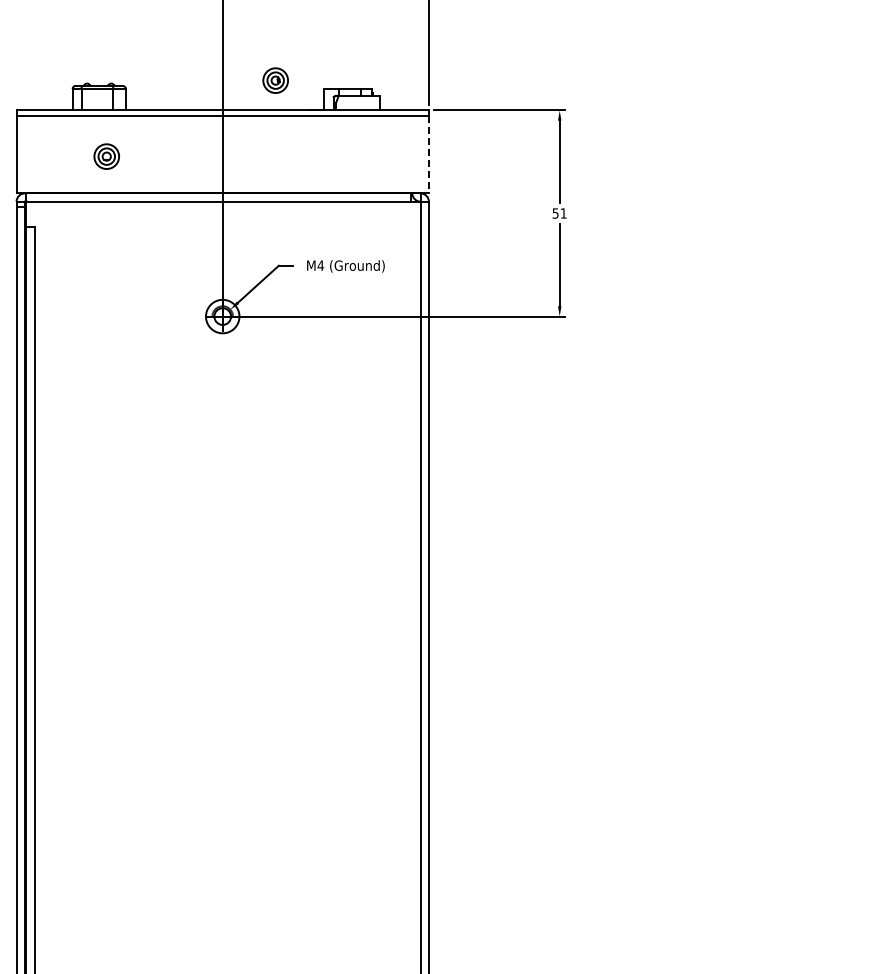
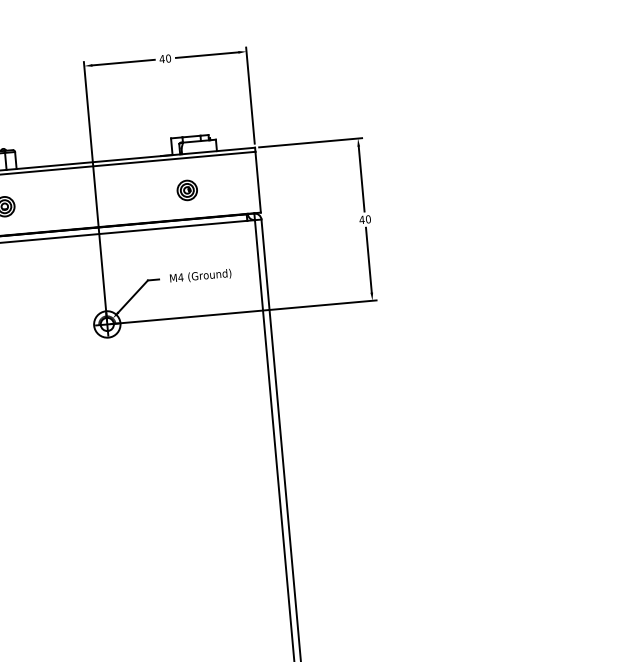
part: (275, 80) -> (187, 190), moved
line: (428, 154) -> (257, 182), dashed -> solid
text: (559, 213) -> (365, 219), 51 -> 40

